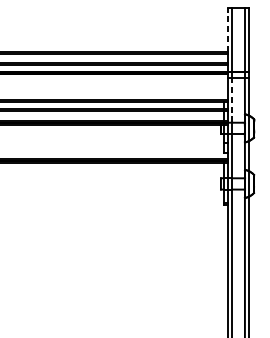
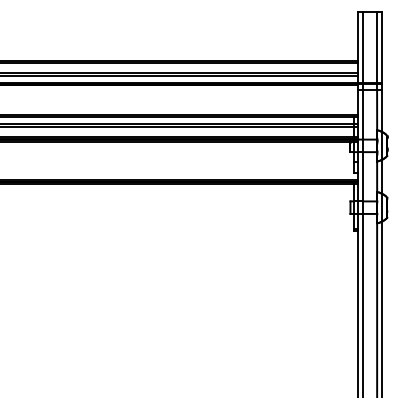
line: (228, 30) -> (358, 36), dashed -> solid
line: (231, 100) -> (362, 114), dashed -> solid

